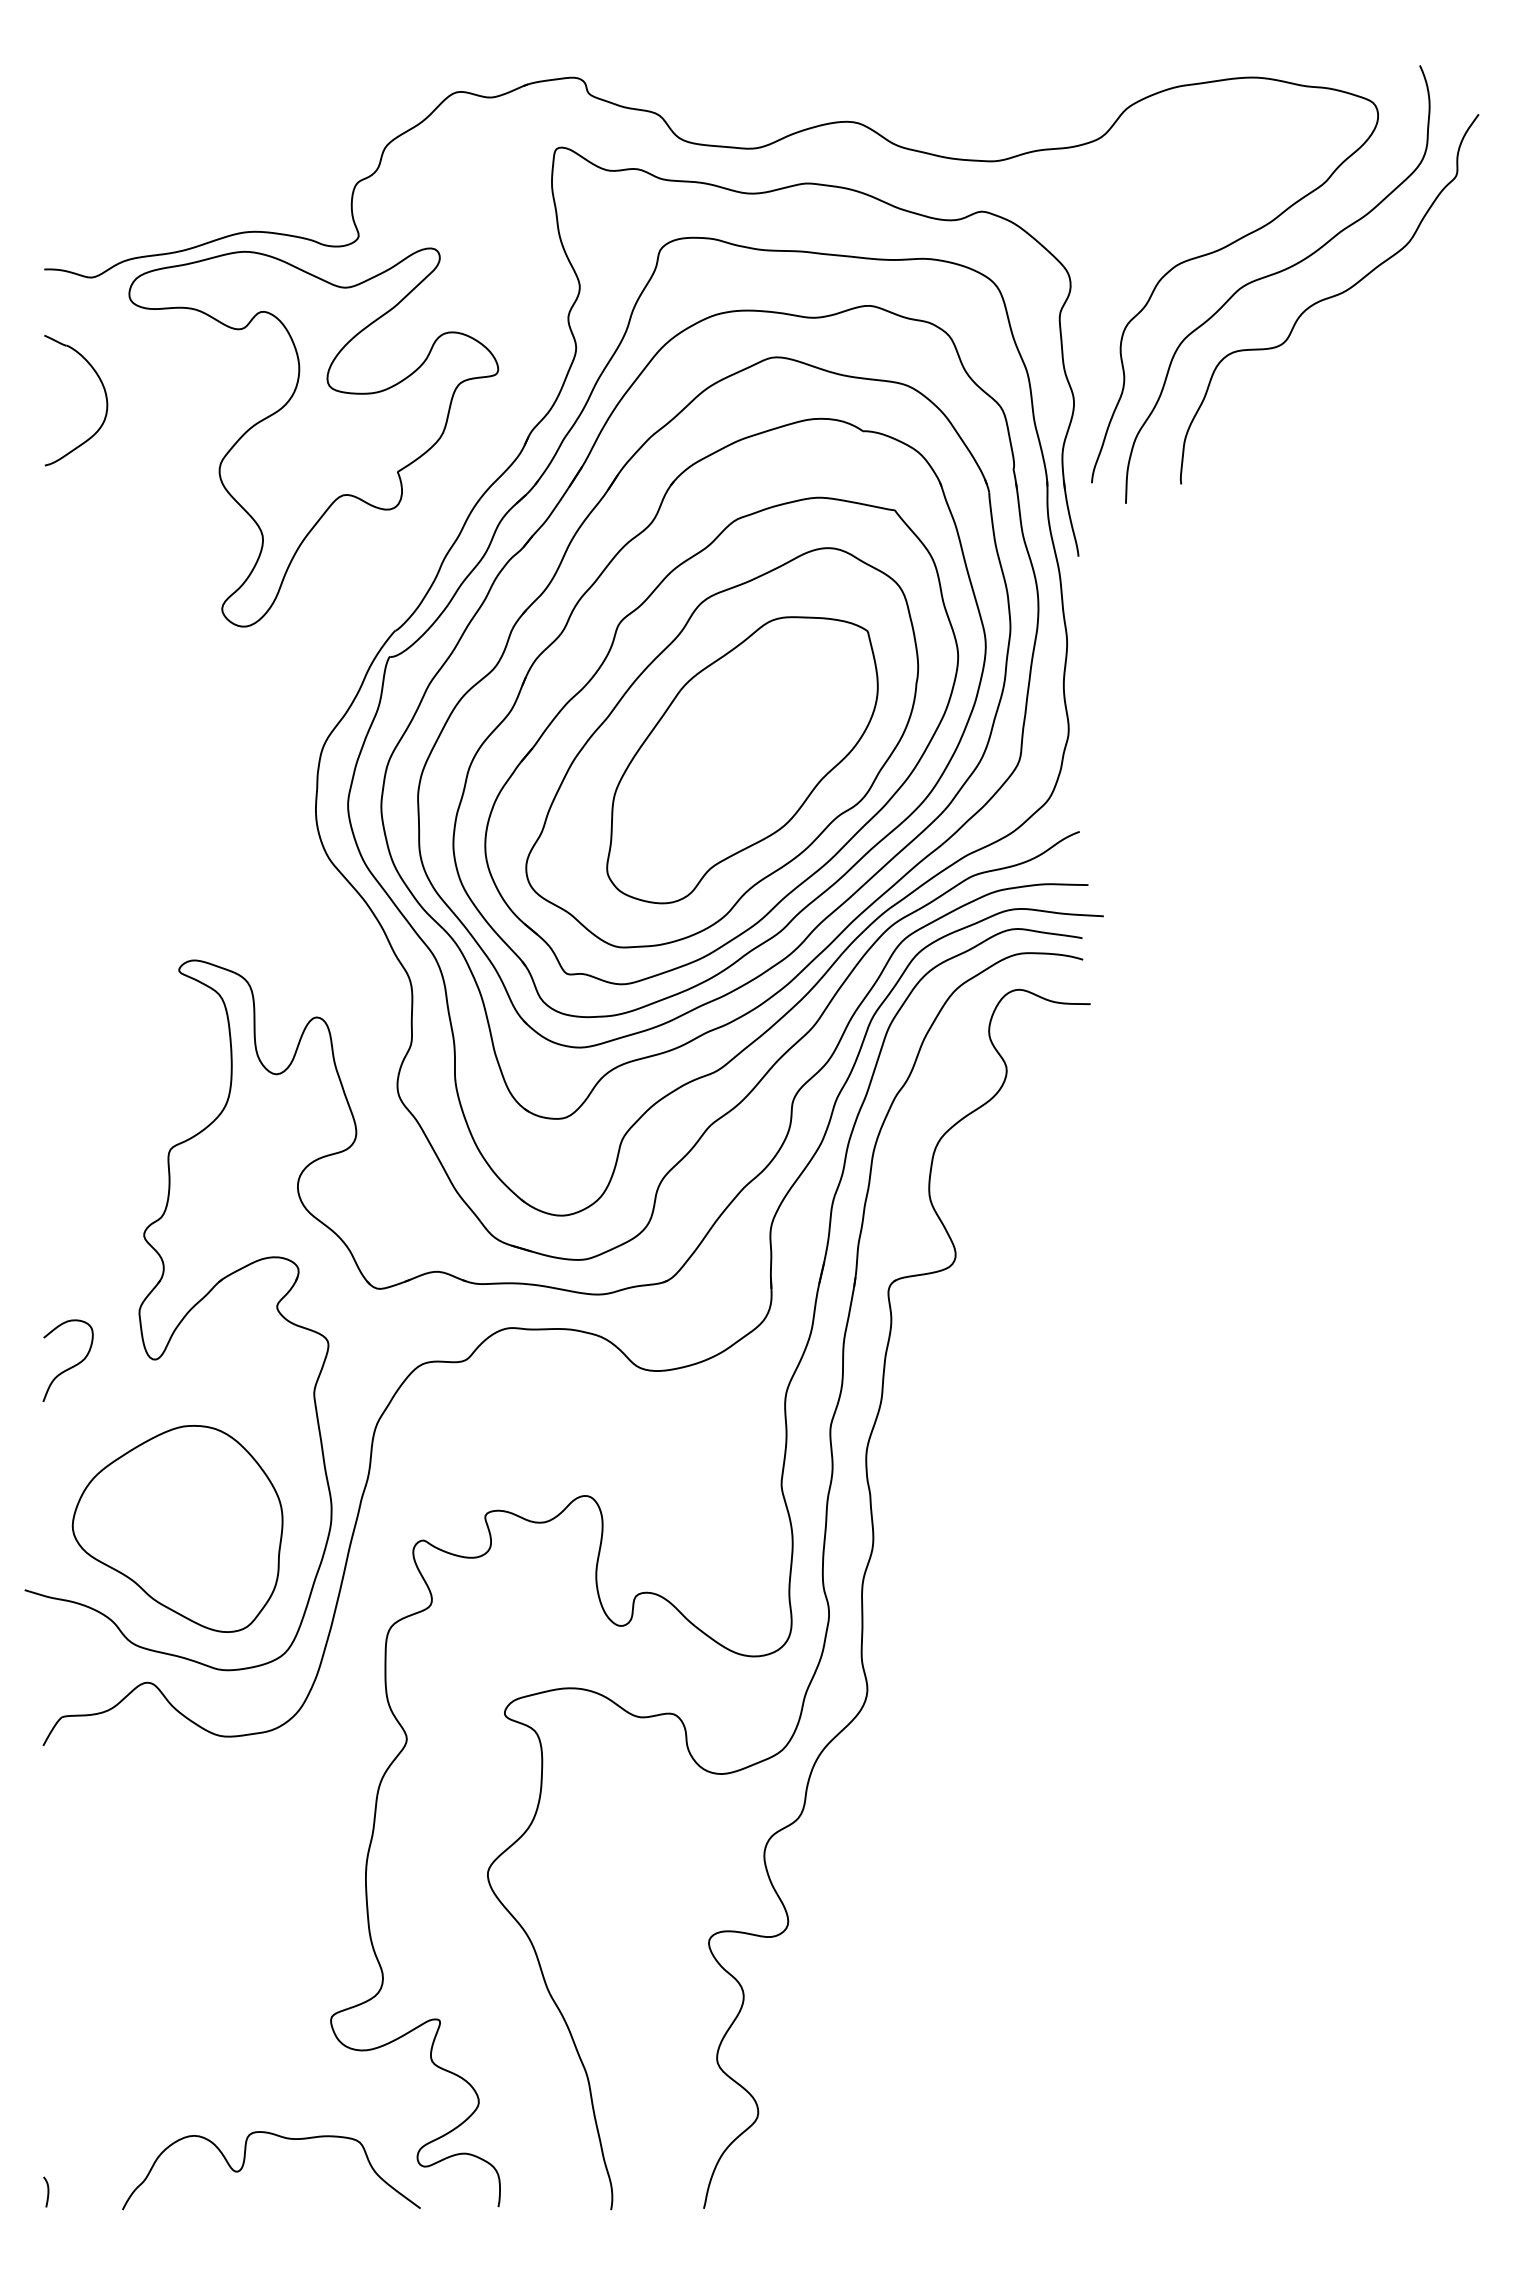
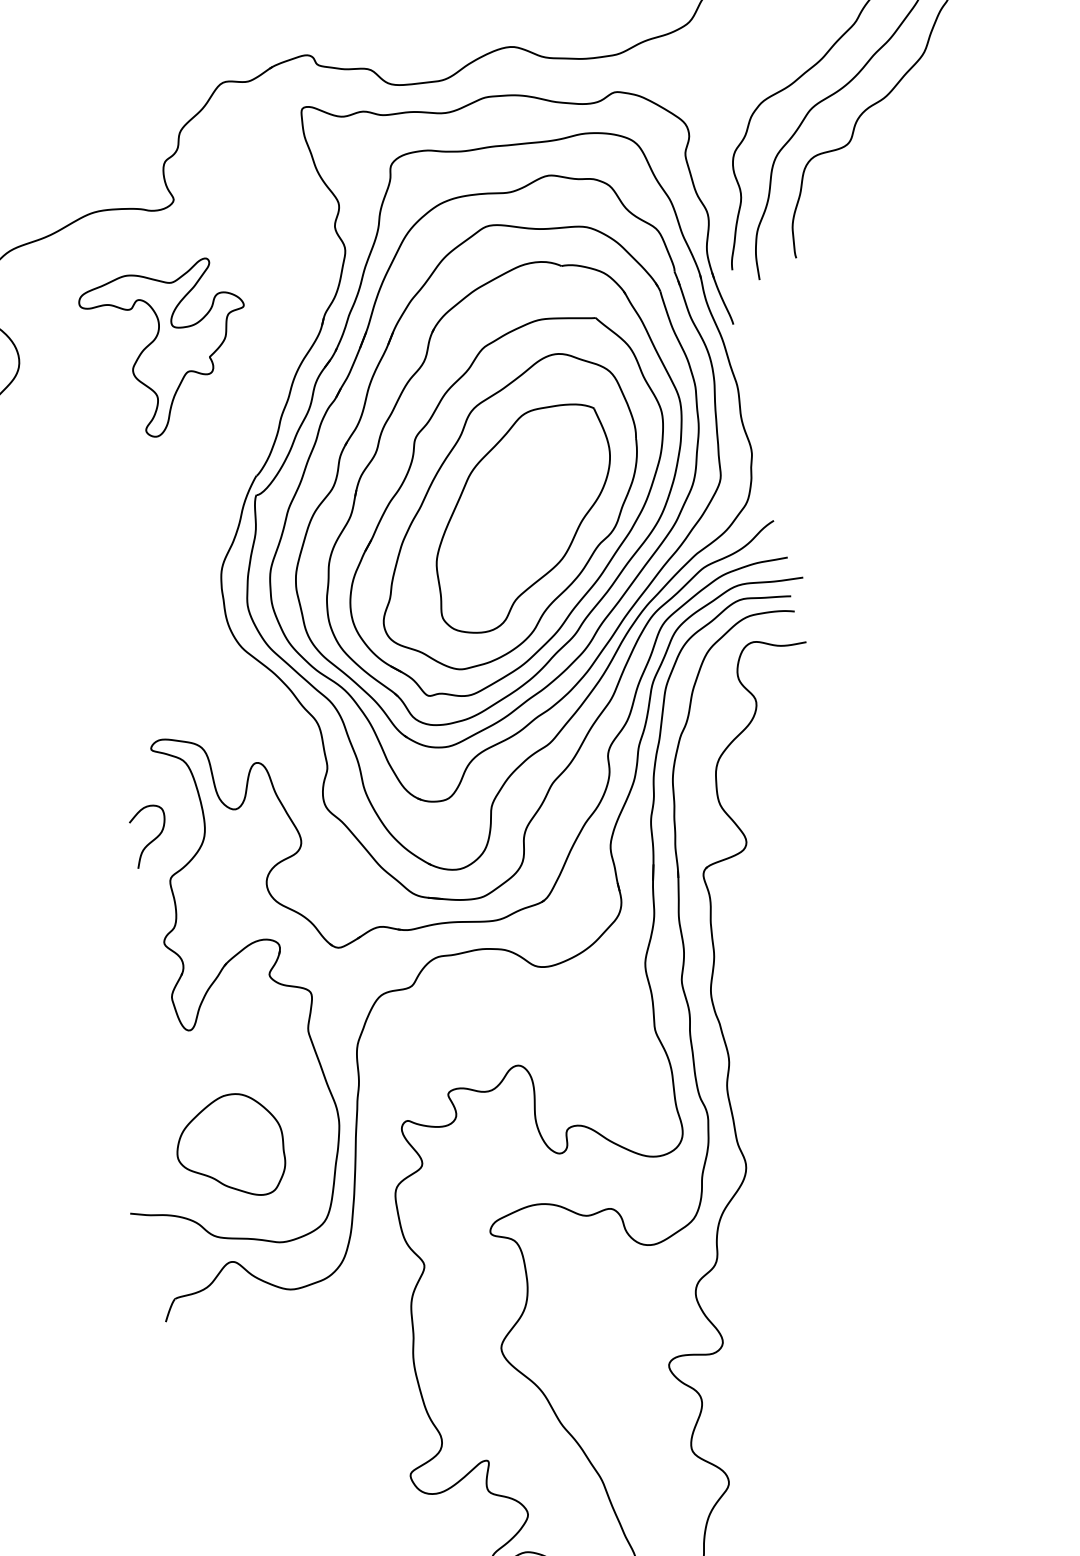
part: (313, 437) -> (170, 349), size x0.6
curve: (71, 1366) -> (153, 839), moved
part: (177, 1528) -> (230, 1147), size x0.7

